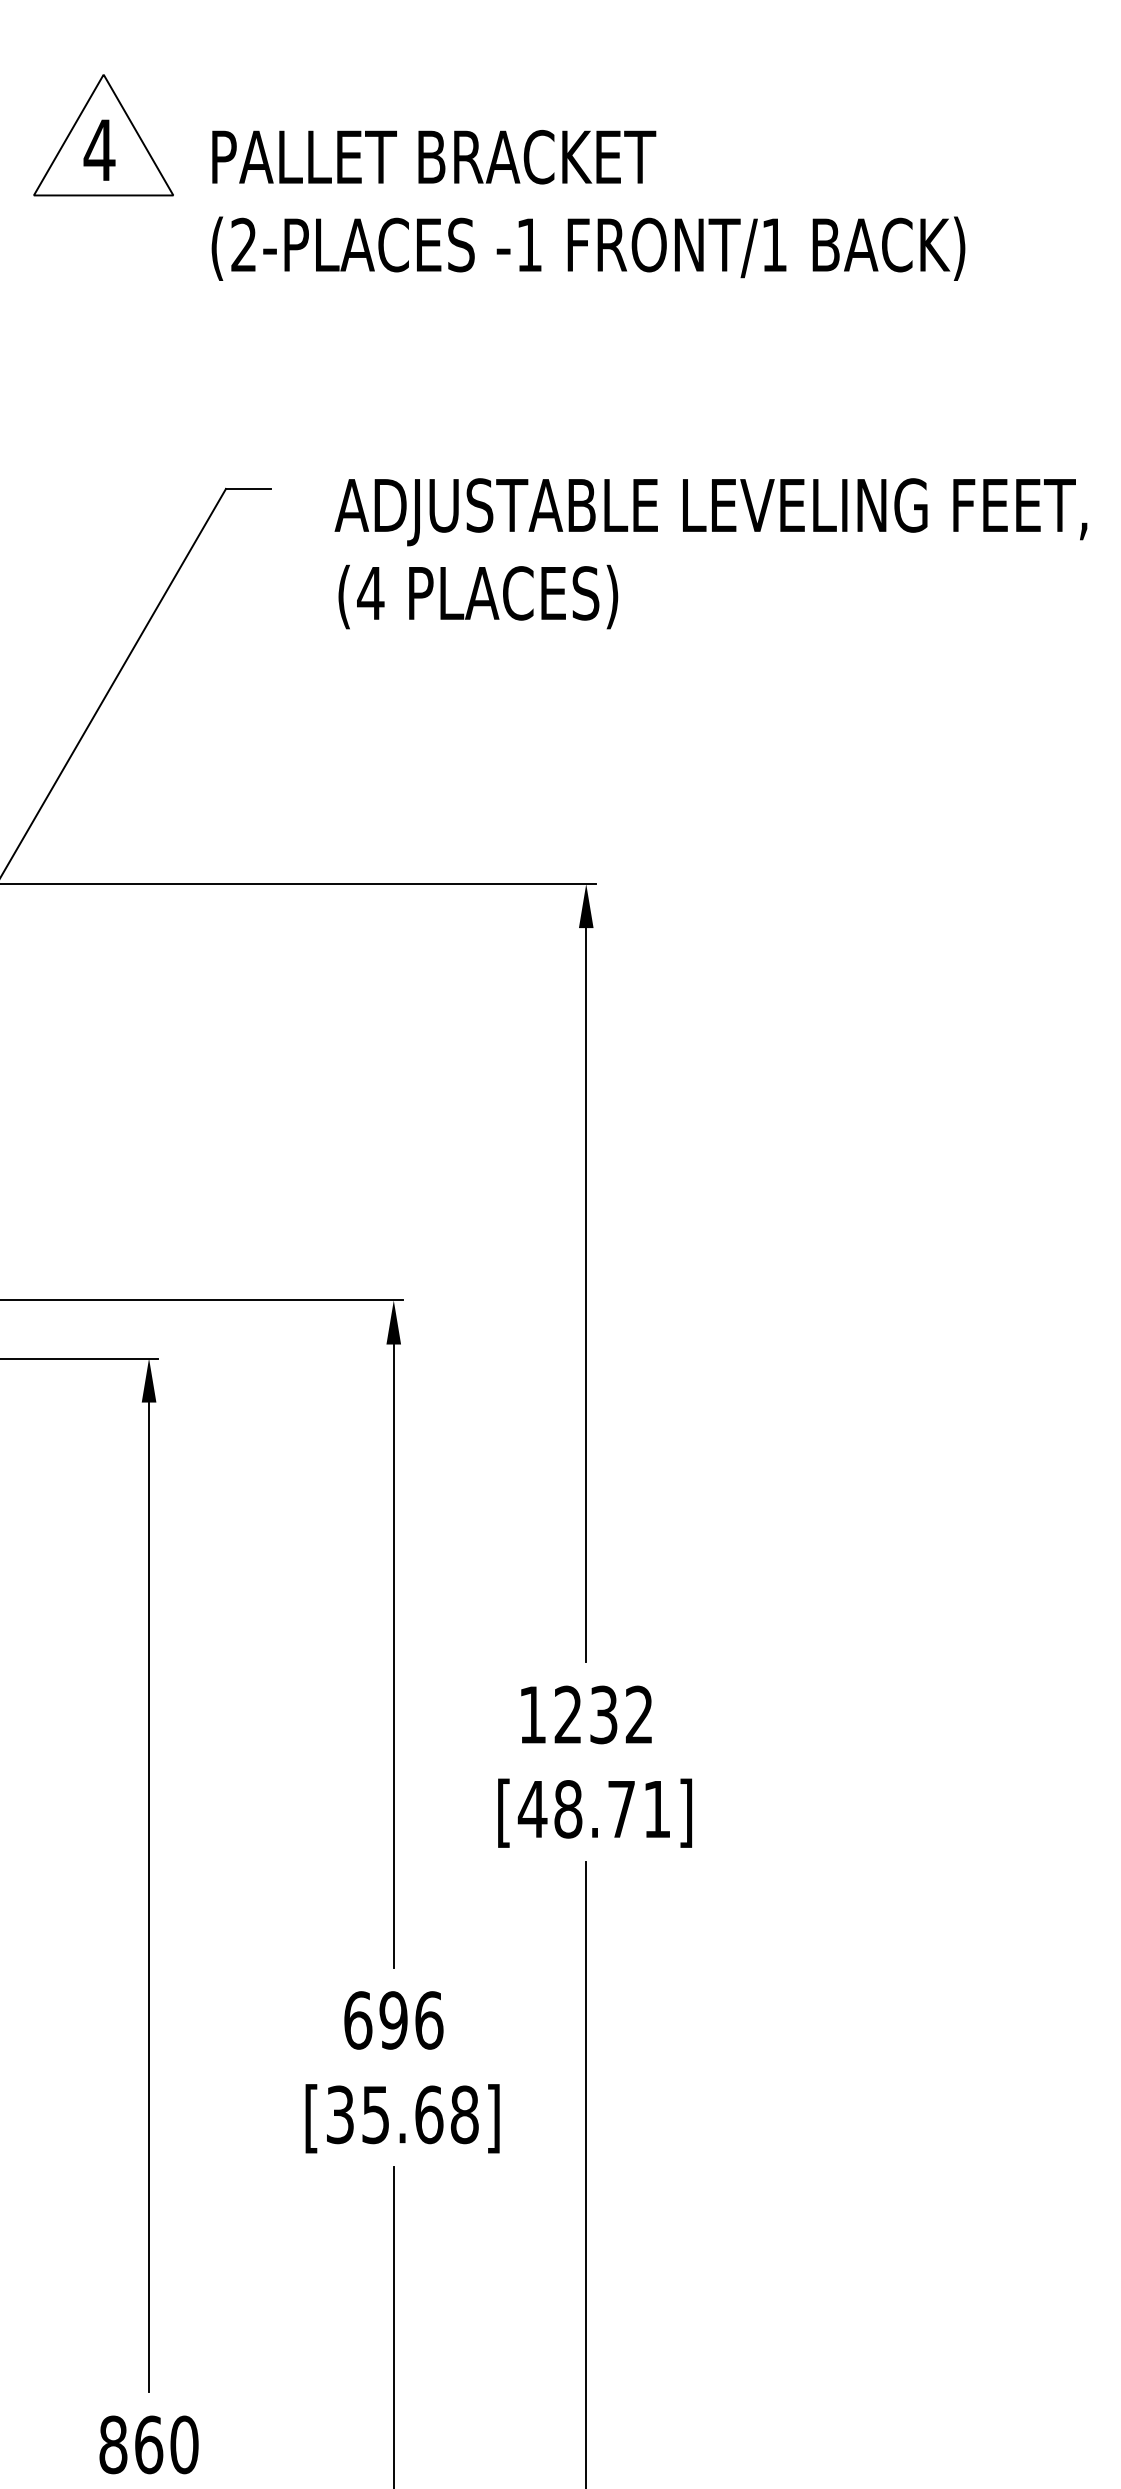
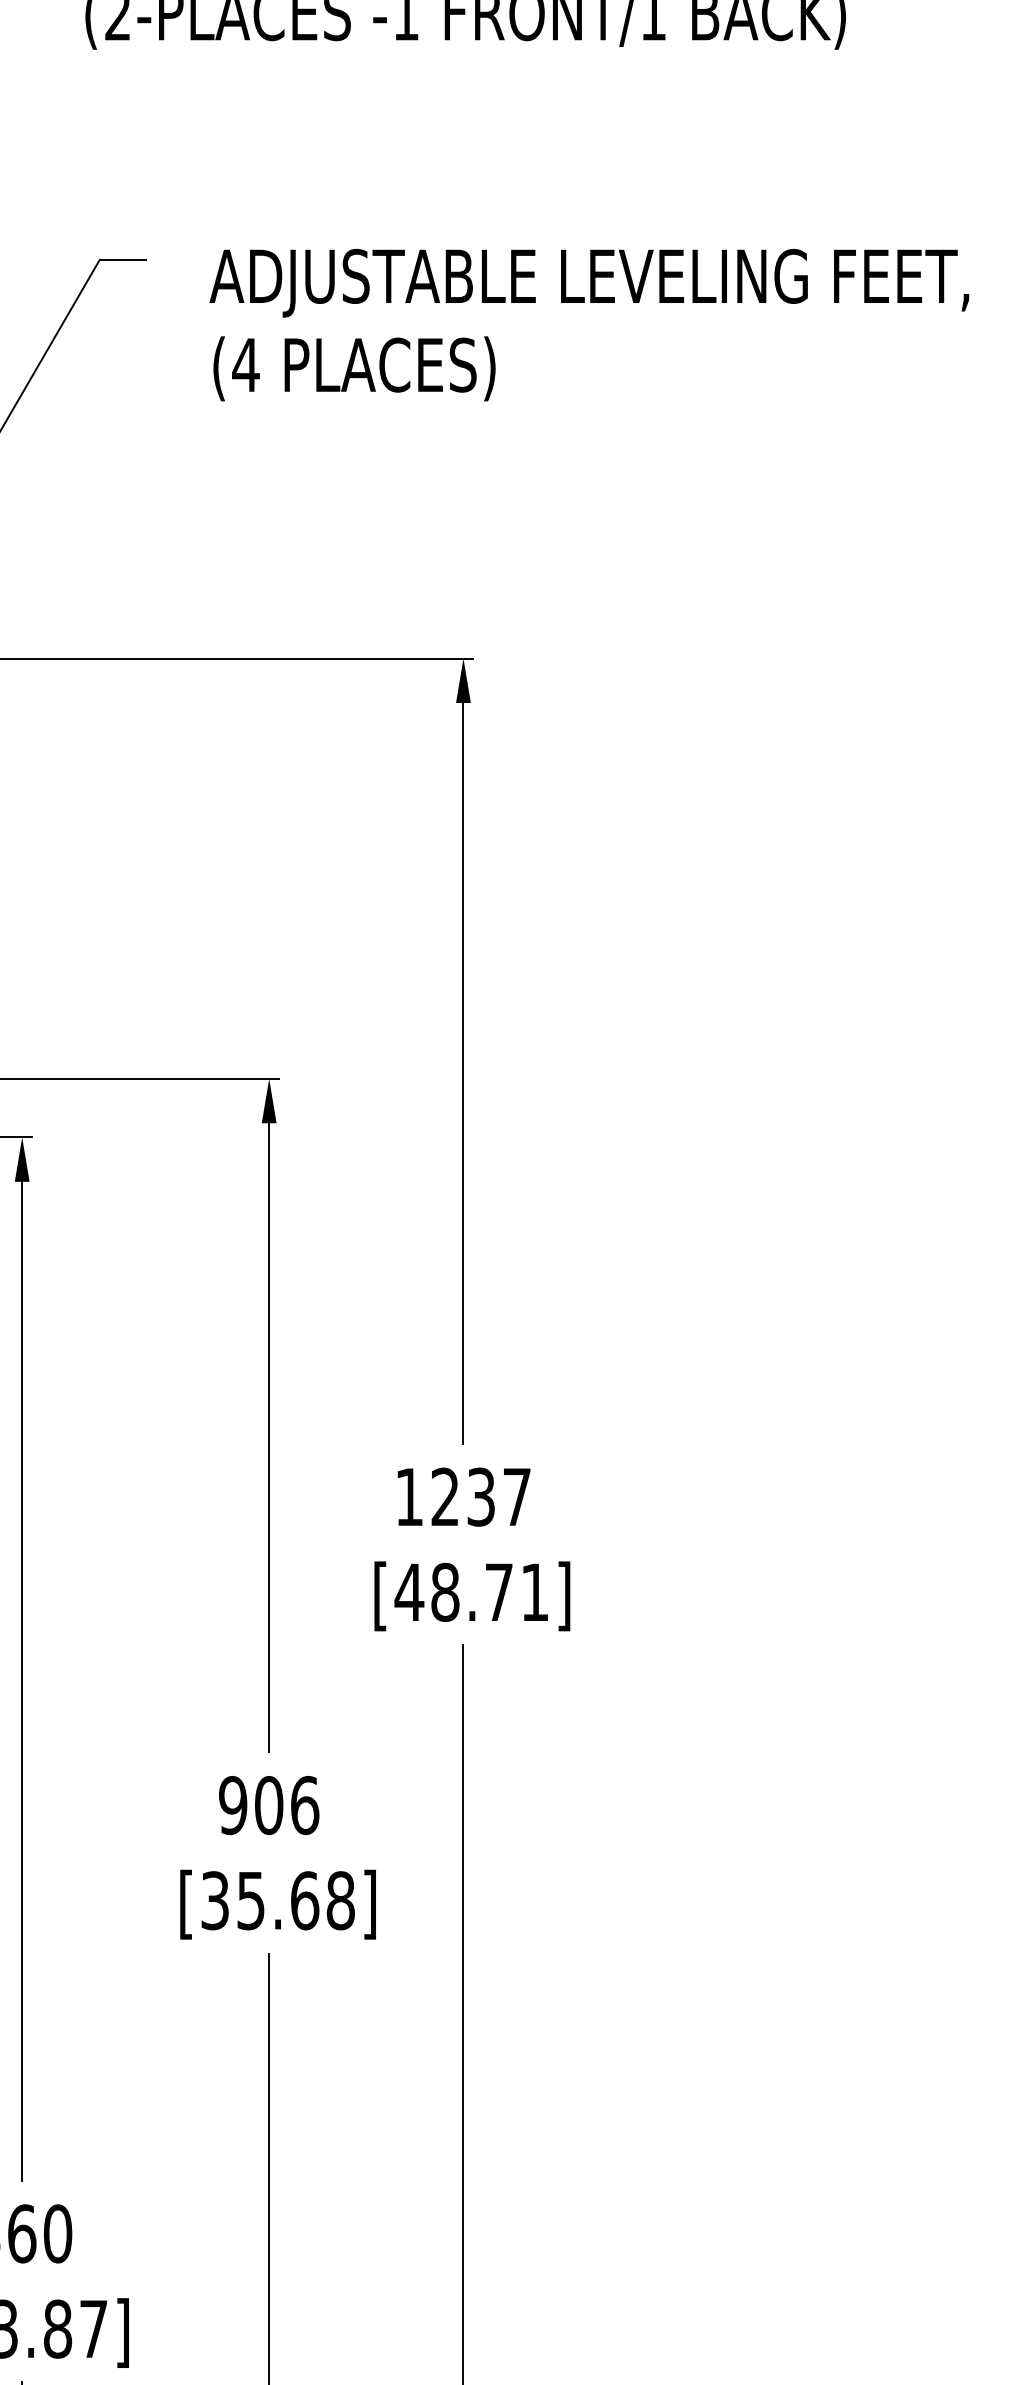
text: (638, 1714) -> (516, 1496), 1232 -> 1237
text: (375, 2020) -> (250, 1805), 696 -> 906

